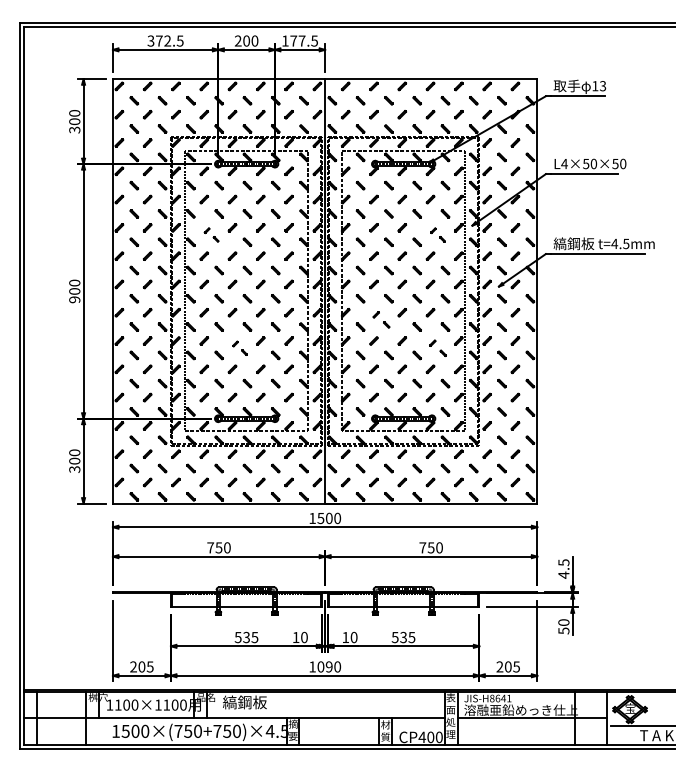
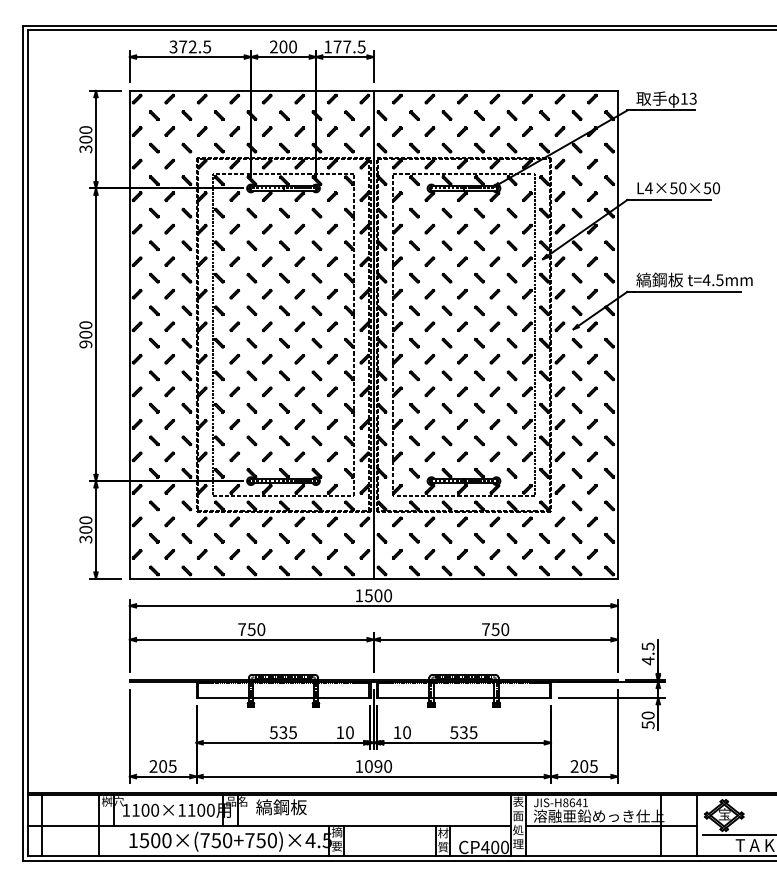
part: (211, 234) -> (243, 269), size x1.67
part: (437, 234) -> (502, 269), size x1.67
part: (381, 319) -> (438, 367), size x1.43
part: (239, 348) -> (275, 400), size x1.67
part: (437, 348) -> (502, 400), size x1.43

